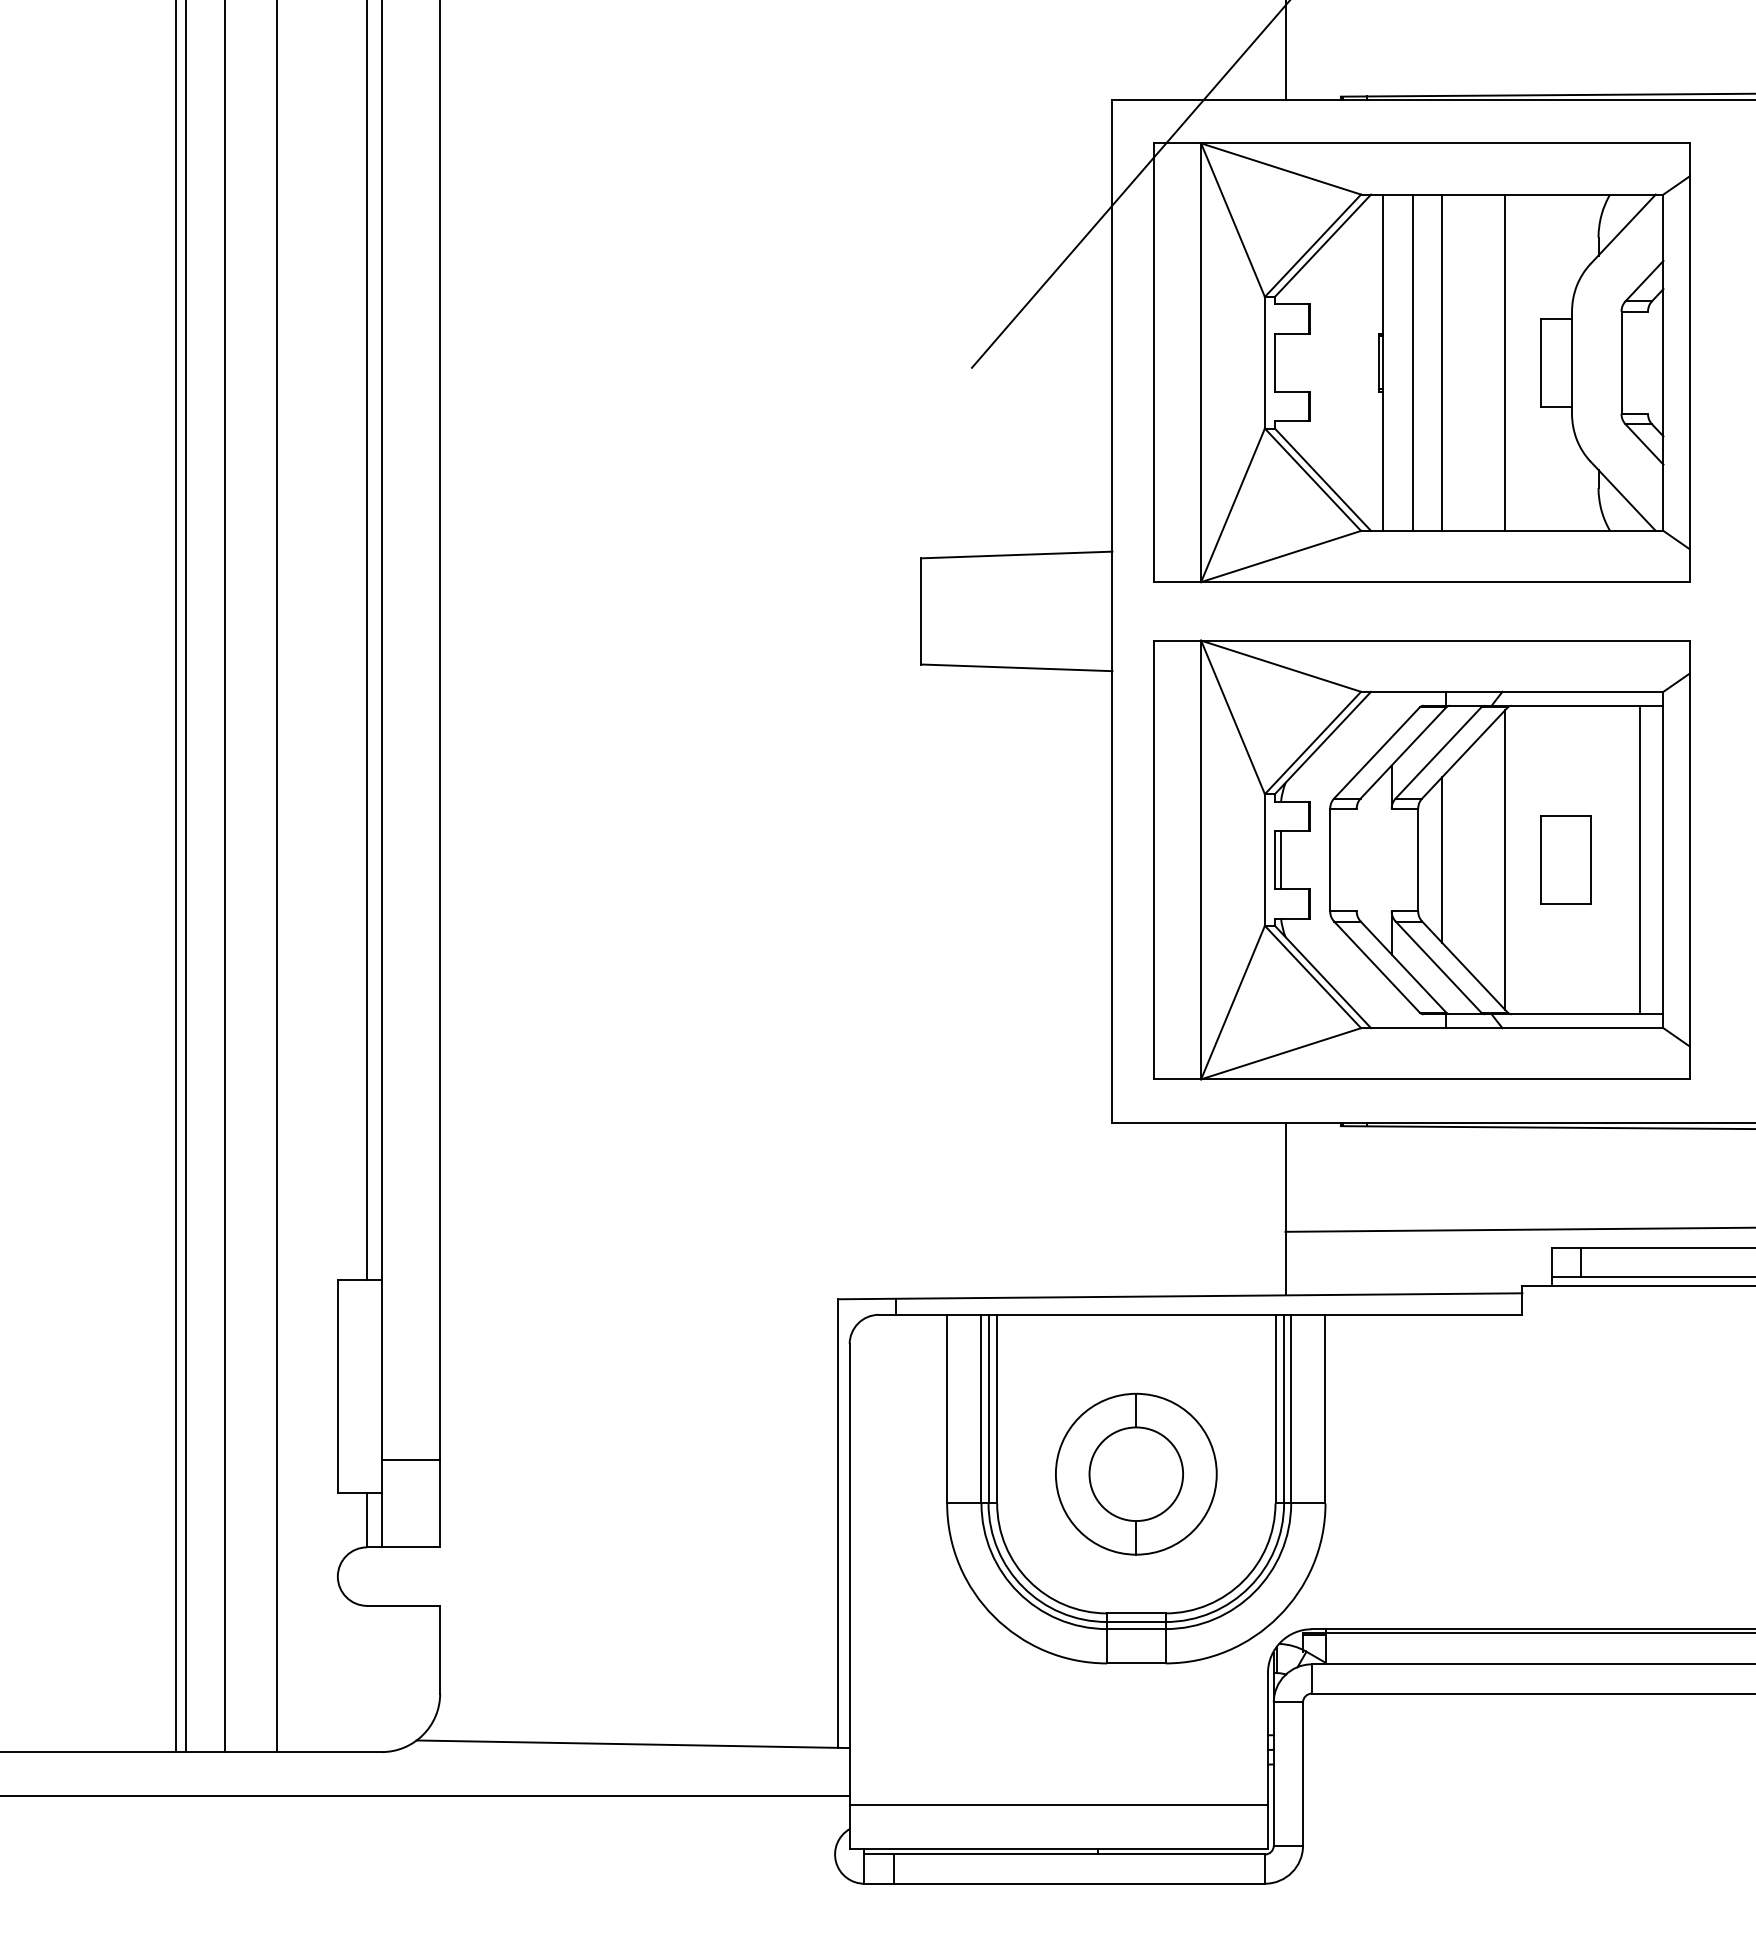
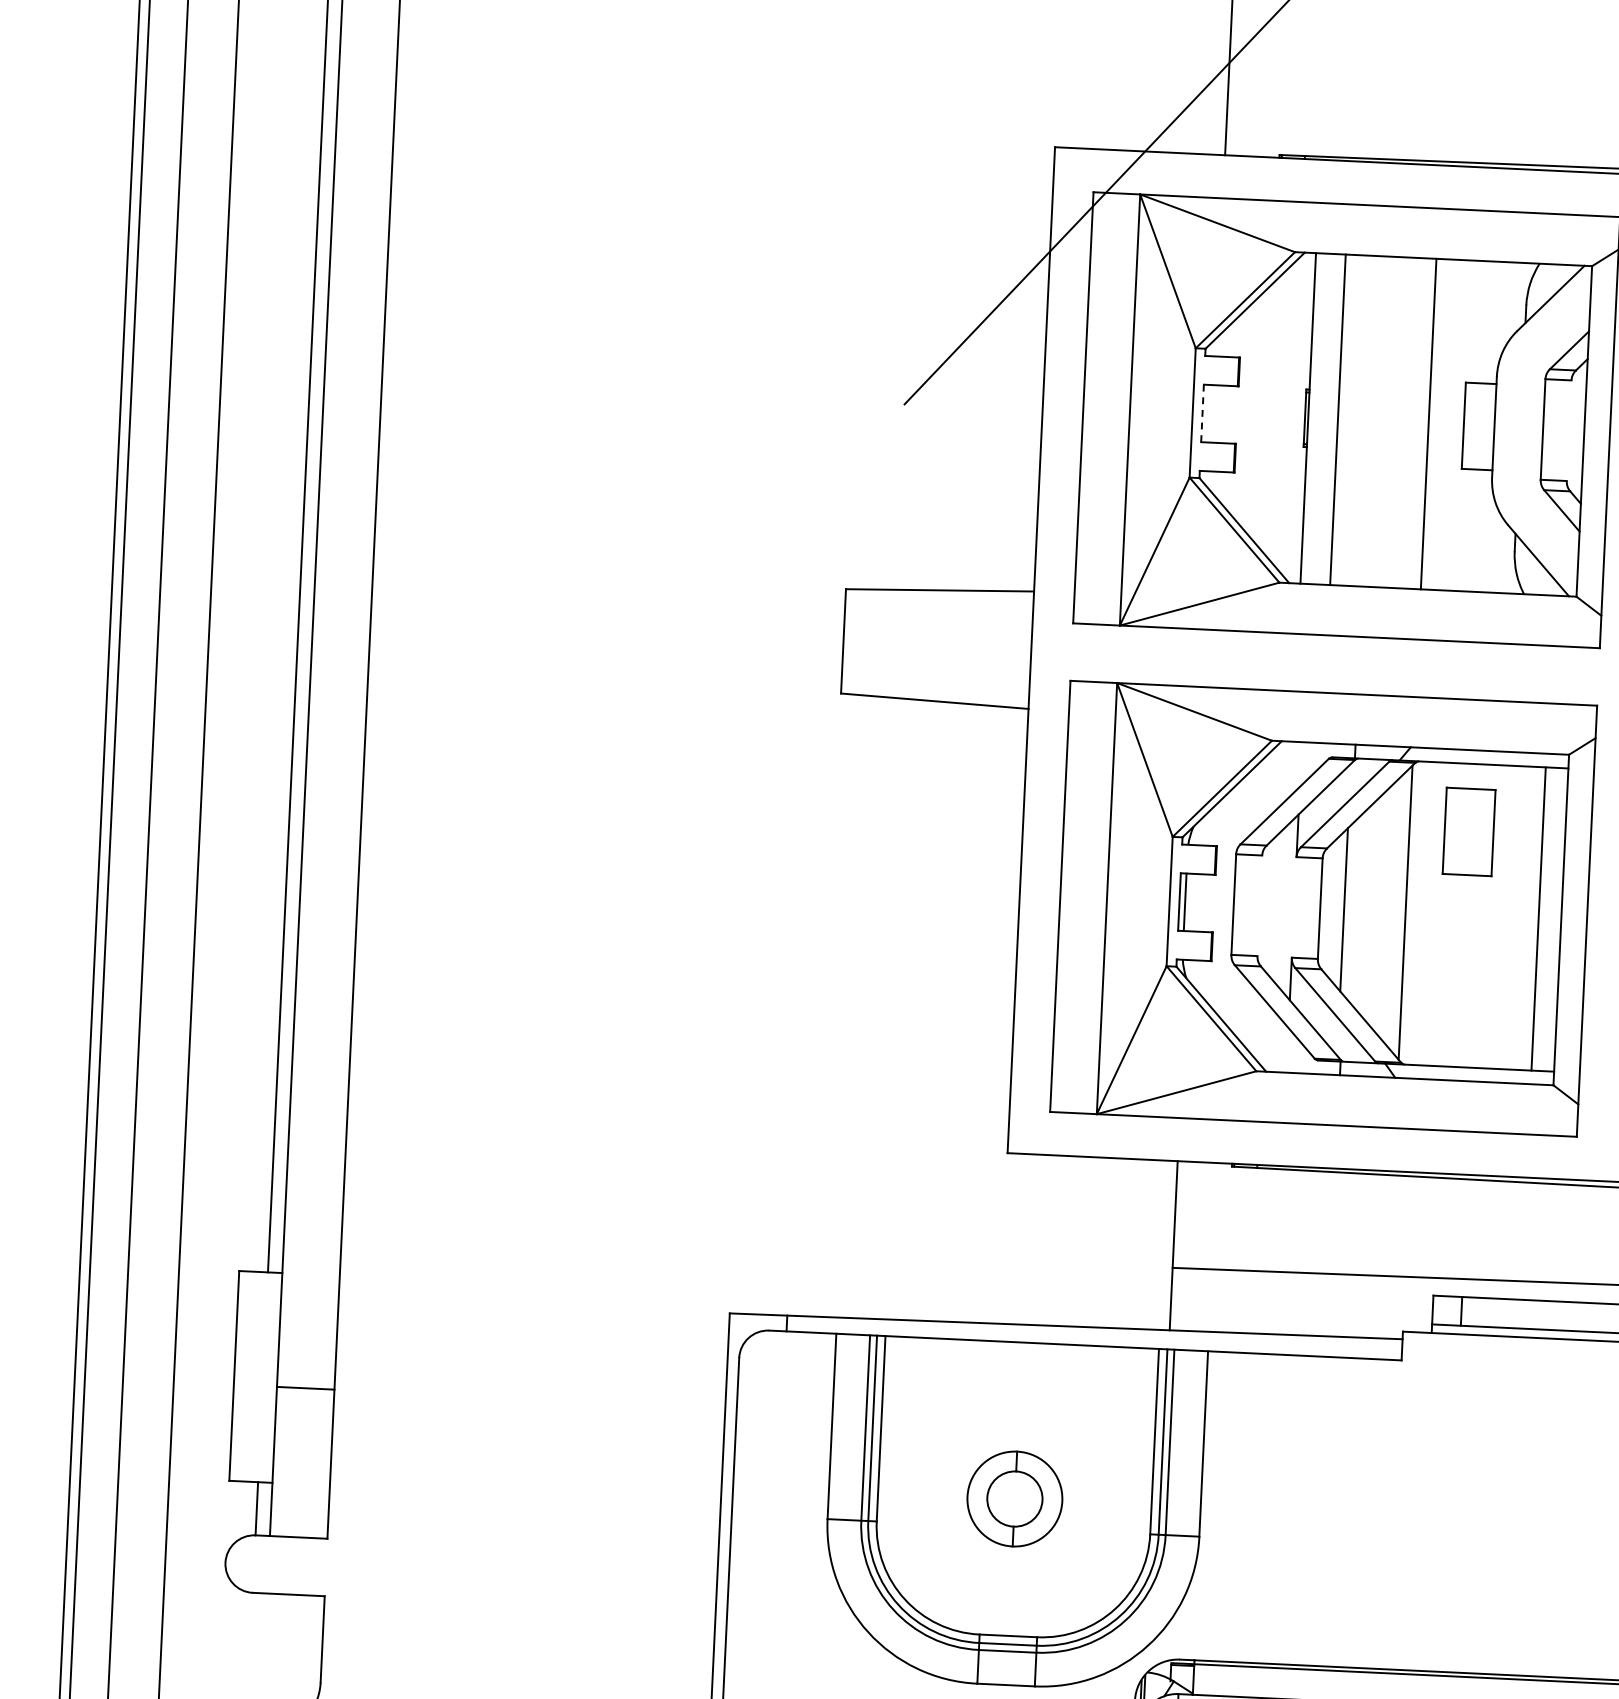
line: (1442, 362) -> (1367, 420), removed
line: (1274, 363) -> (1202, 414), solid -> dashed
part: (1565, 859) -> (1468, 831), moved
line: (410, 1459) -> (305, 1388), moved
part: (1136, 1473) -> (1015, 1498), size x0.6

